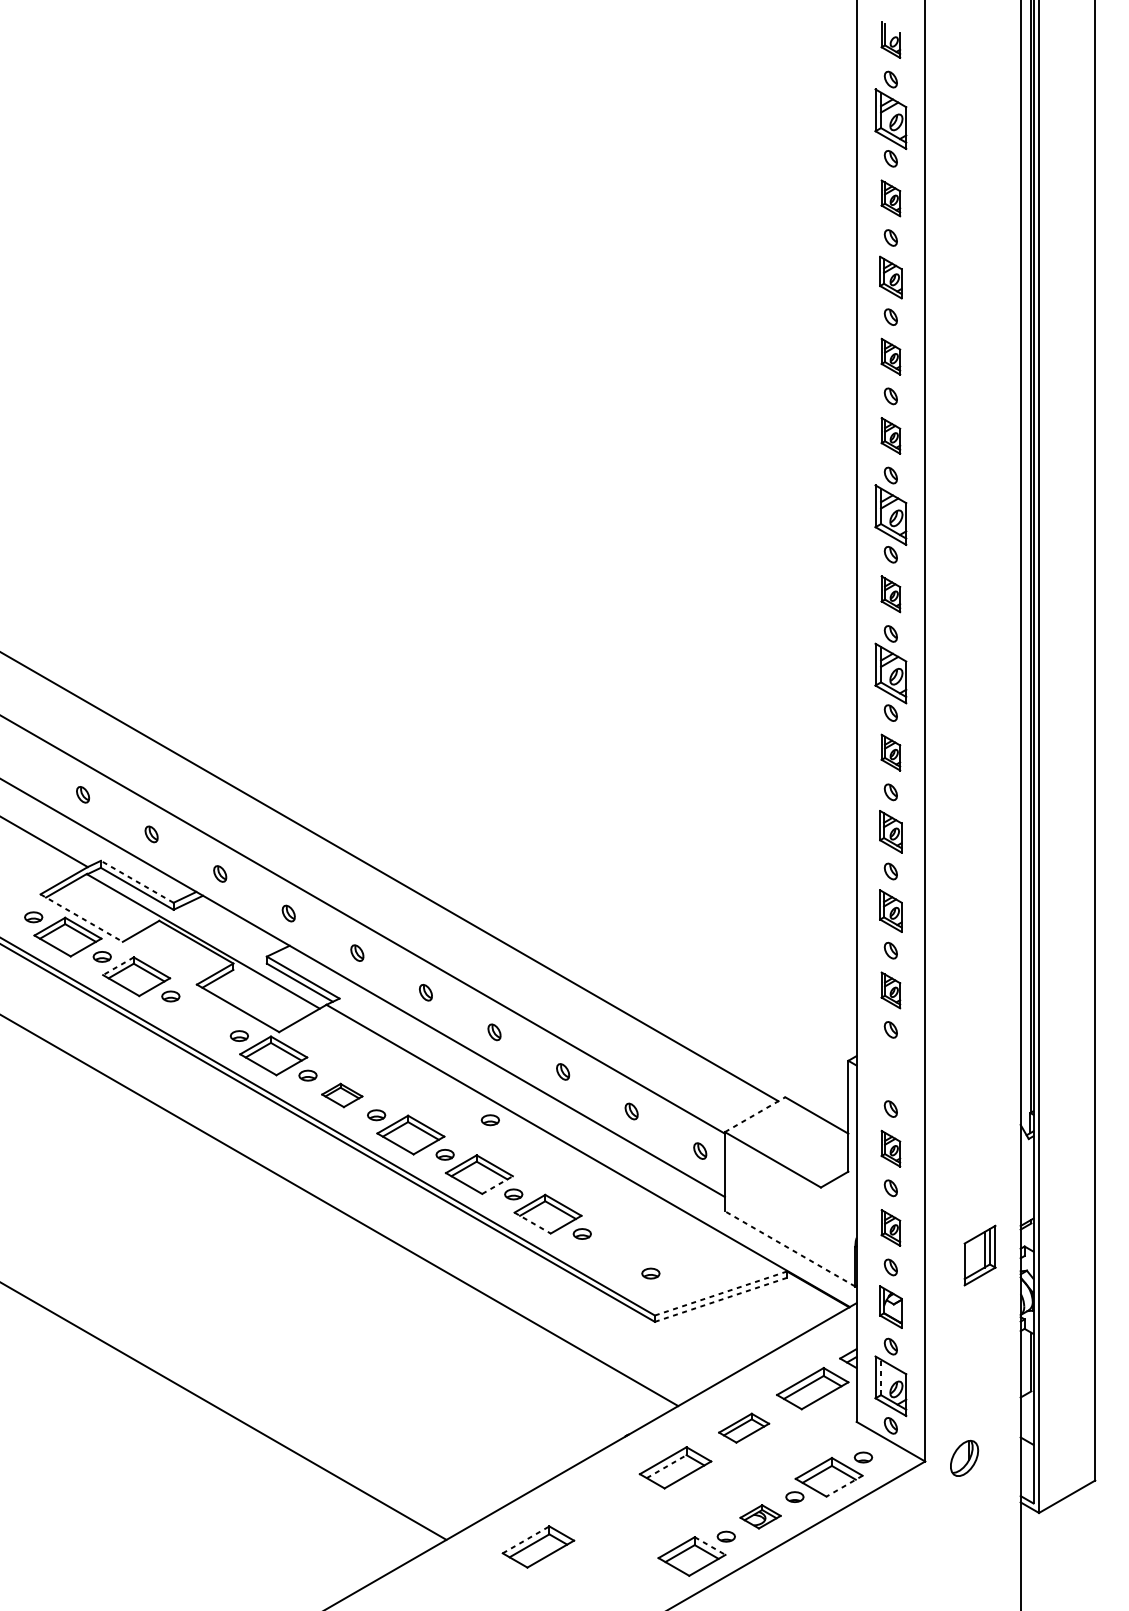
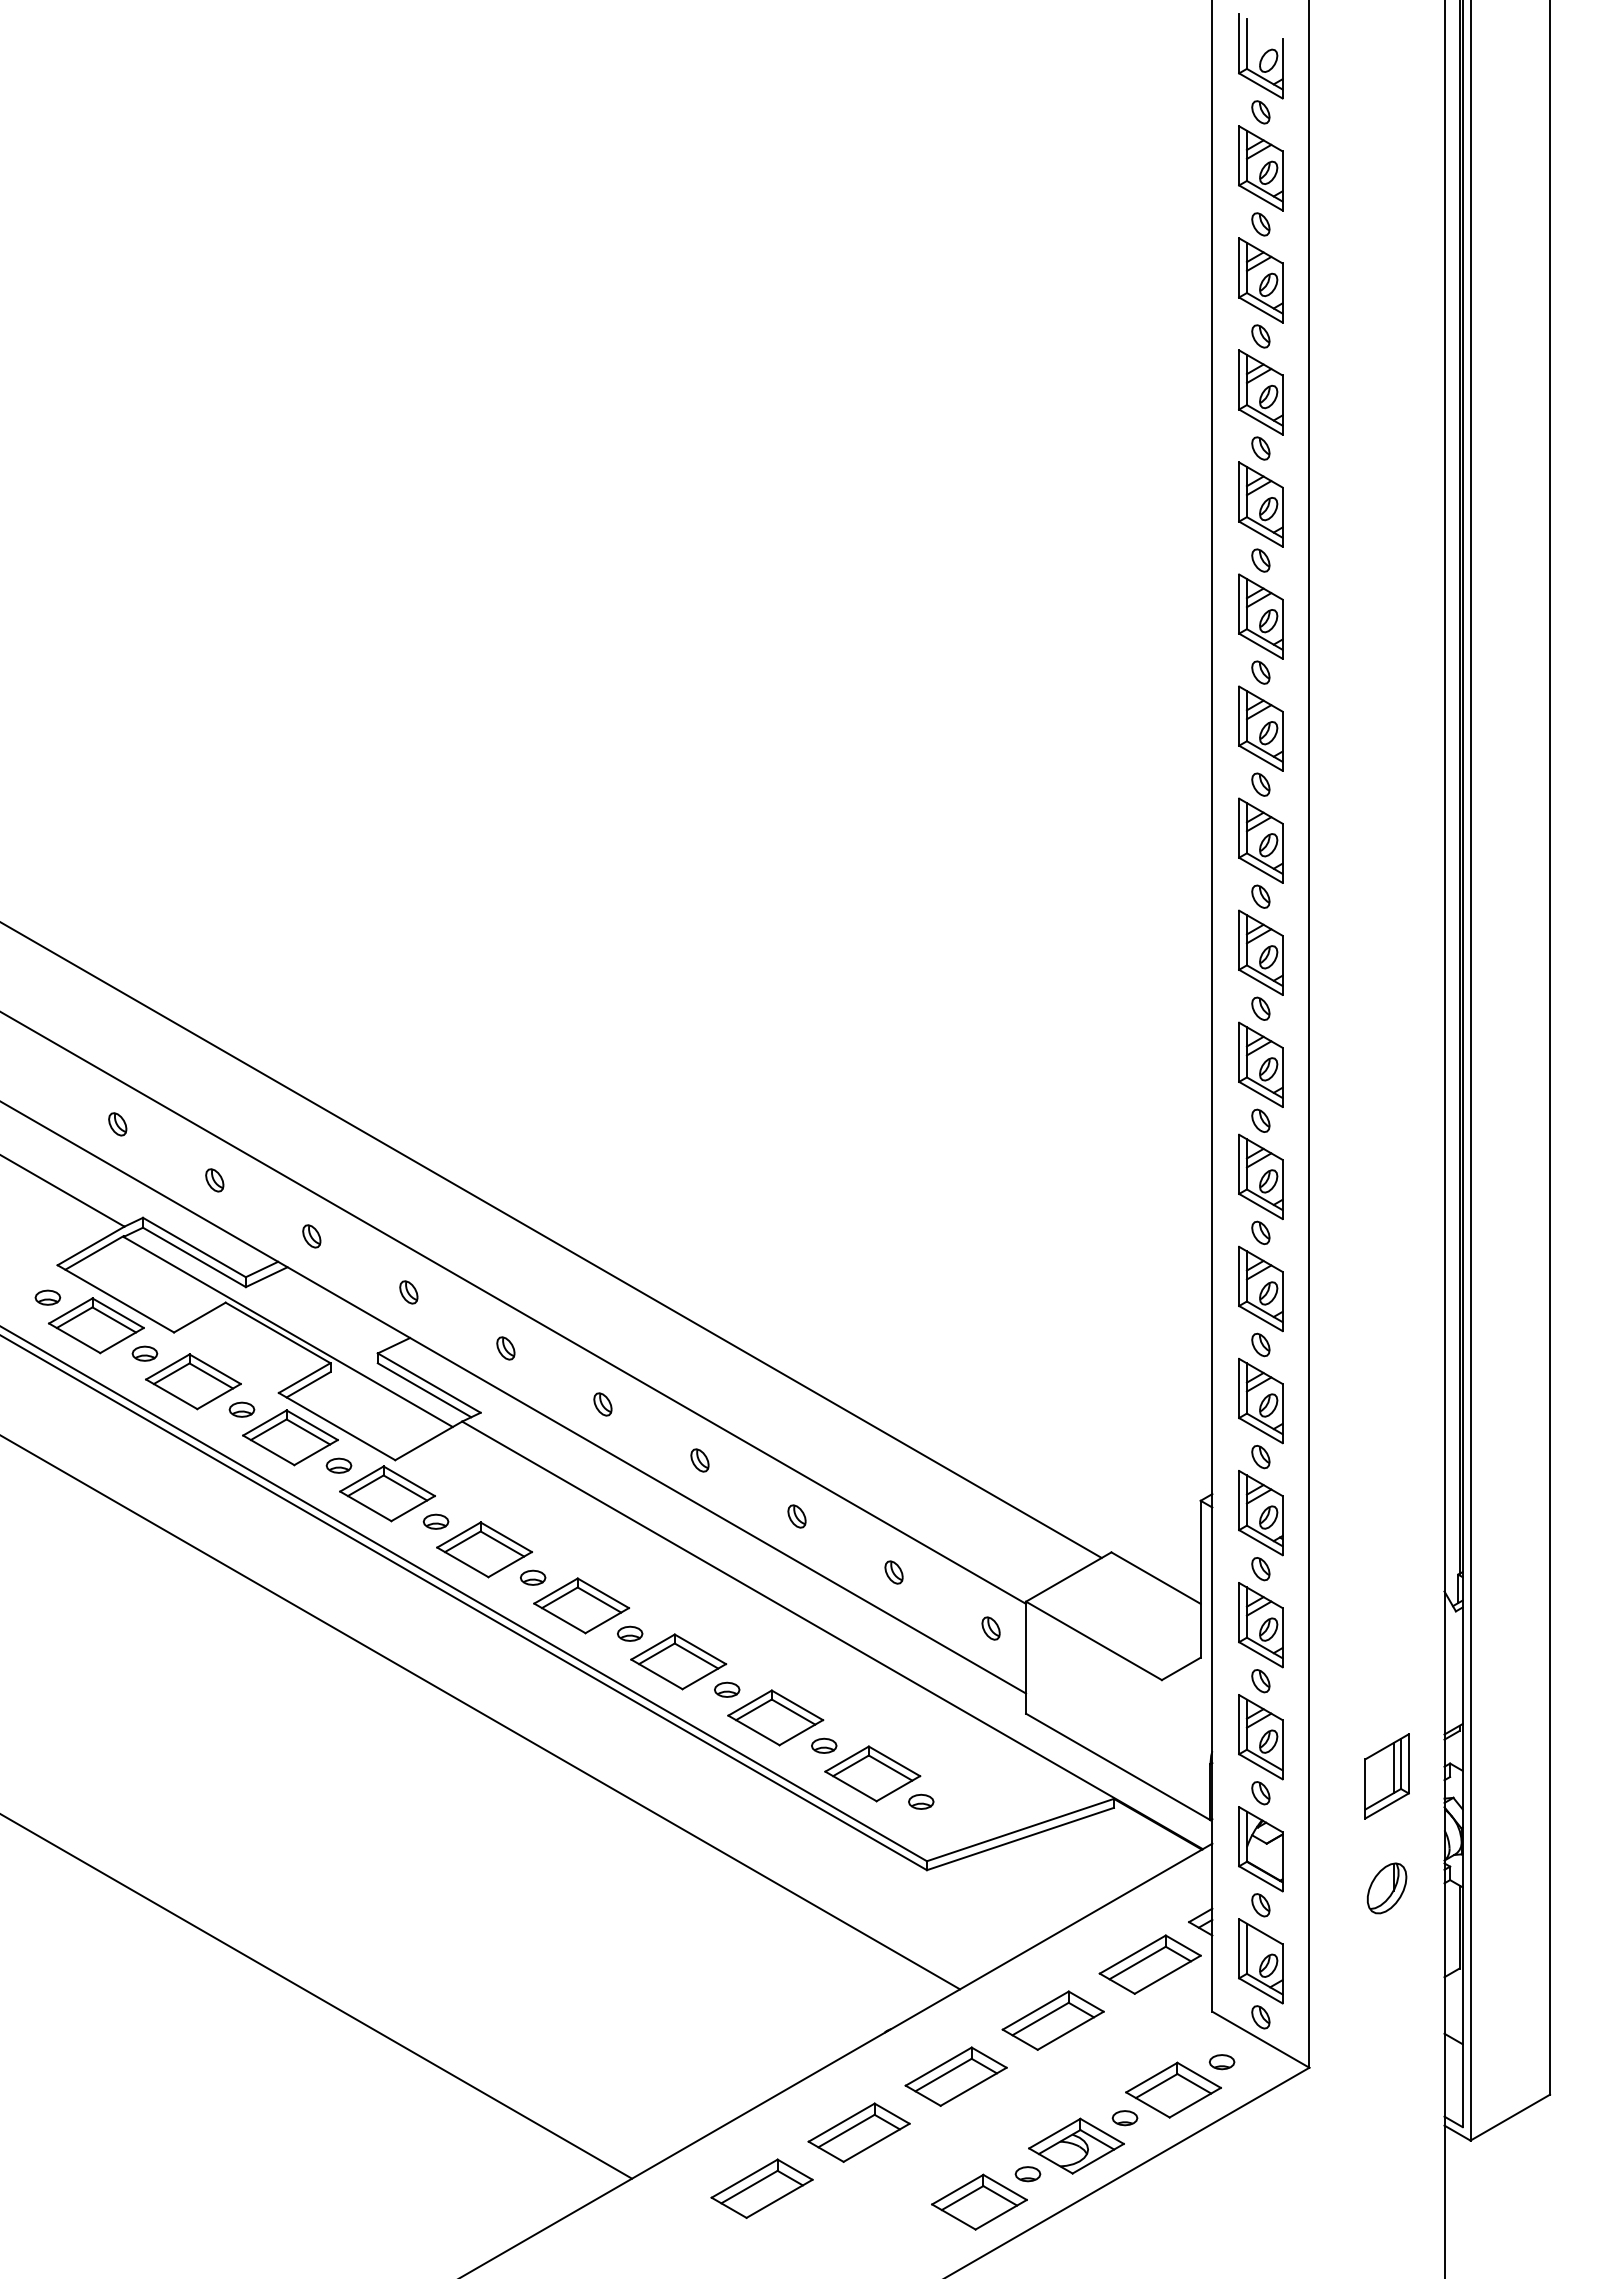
part: (890, 40) -> (1260, 56), size x1.67
part: (890, 198) -> (1260, 280), size x1.67
part: (890, 277) -> (1260, 392), size x1.43
part: (890, 356) -> (1260, 504), size x1.67
part: (890, 435) -> (1260, 616), size x1.67
part: (890, 594) -> (1260, 840), size x1.67
part: (890, 752) -> (1260, 1064), size x1.67
part: (890, 831) -> (1260, 1176), size x1.43
line: (137, 881) -> (194, 1247), dashed -> solid
part: (890, 910) -> (1260, 1288), size x1.43
line: (82, 918) -> (116, 1299), dashed -> solid
line: (118, 966) -> (167, 1367), dashed -> solid
part: (890, 990) -> (1260, 1401), size x1.67
part: (205, 1016) -> (290, 1437), added
part: (890, 1069) -> (1260, 1513), added
part: (342, 1095) -> (484, 1549), size x1.67
line: (755, 1114) -> (1069, 1576), dashed -> solid
part: (490, 1119) -> (694, 1584), removed
part: (890, 1148) -> (1260, 1625), size x1.67
line: (497, 1184) -> (704, 1676), dashed -> solid
line: (532, 1223) -> (753, 1730), dashed -> solid
part: (890, 1228) -> (1260, 1737), size x1.67
line: (789, 1248) -> (1117, 1766), dashed -> solid
part: (616, 1253) -> (872, 1773), added
line: (721, 1293) -> (1020, 1830), dashed -> solid
line: (721, 1300) -> (1020, 1839), dashed -> solid
part: (890, 1307) -> (1260, 1849), size x1.43
line: (880, 1377) -> (1246, 1948), dashed -> solid
part: (743, 1428) -> (1052, 2020), size x1.43
part: (964, 1458) -> (1386, 1888), moved
line: (667, 1466) -> (944, 2074), dashed -> solid
line: (844, 1486) -> (1195, 2102), dashed -> solid
part: (606, 1507) -> (858, 2132), added
part: (760, 1516) -> (1076, 2145), size x1.67
line: (526, 1539) -> (745, 2178), dashed -> solid
line: (710, 1546) -> (1005, 2187), dashed -> solid

